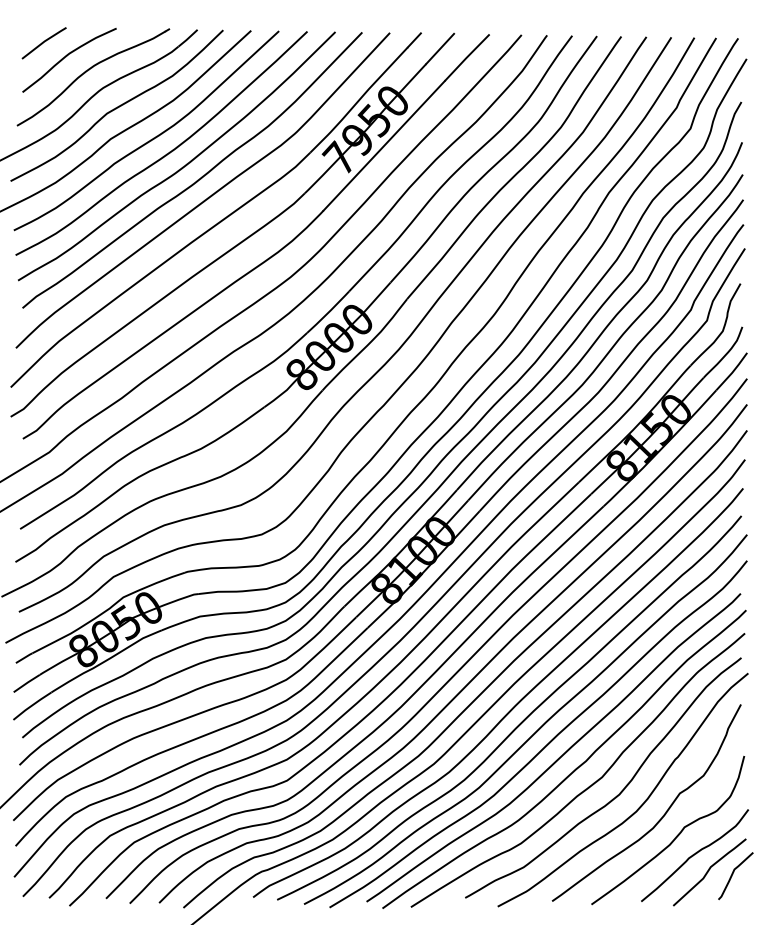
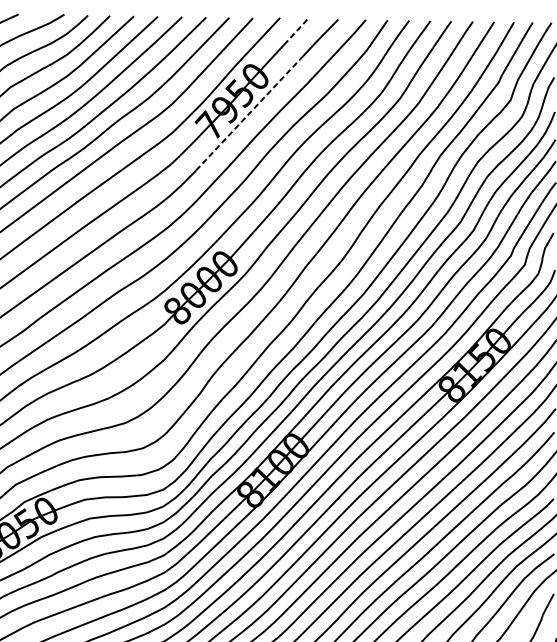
line: (440, 48) -> (296, 31), solid -> dashed
line: (384, 145) -> (248, 114), solid -> dashed

